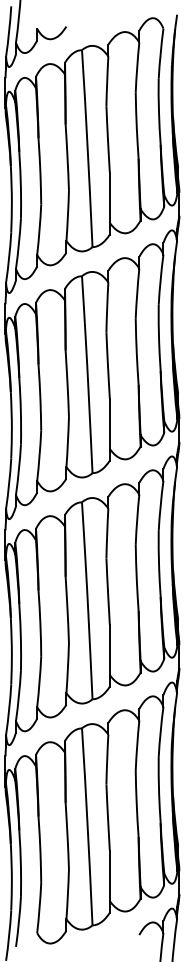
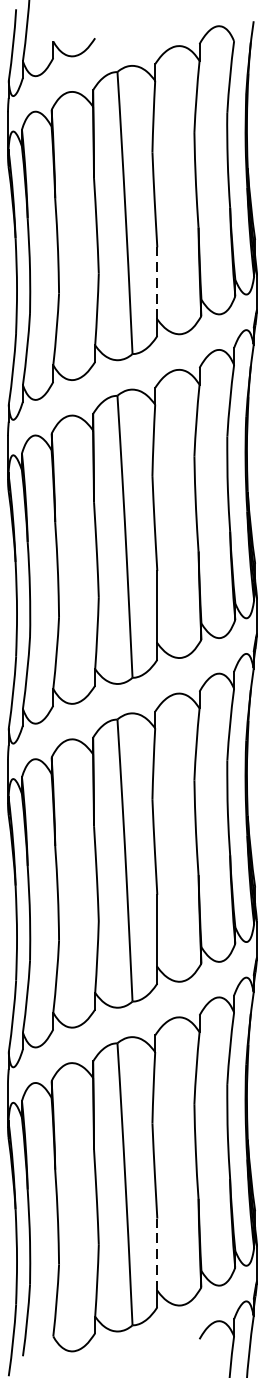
line: (109, 197) -> (156, 282), solid -> dashed
line: (109, 875) -> (156, 1253), solid -> dashed

